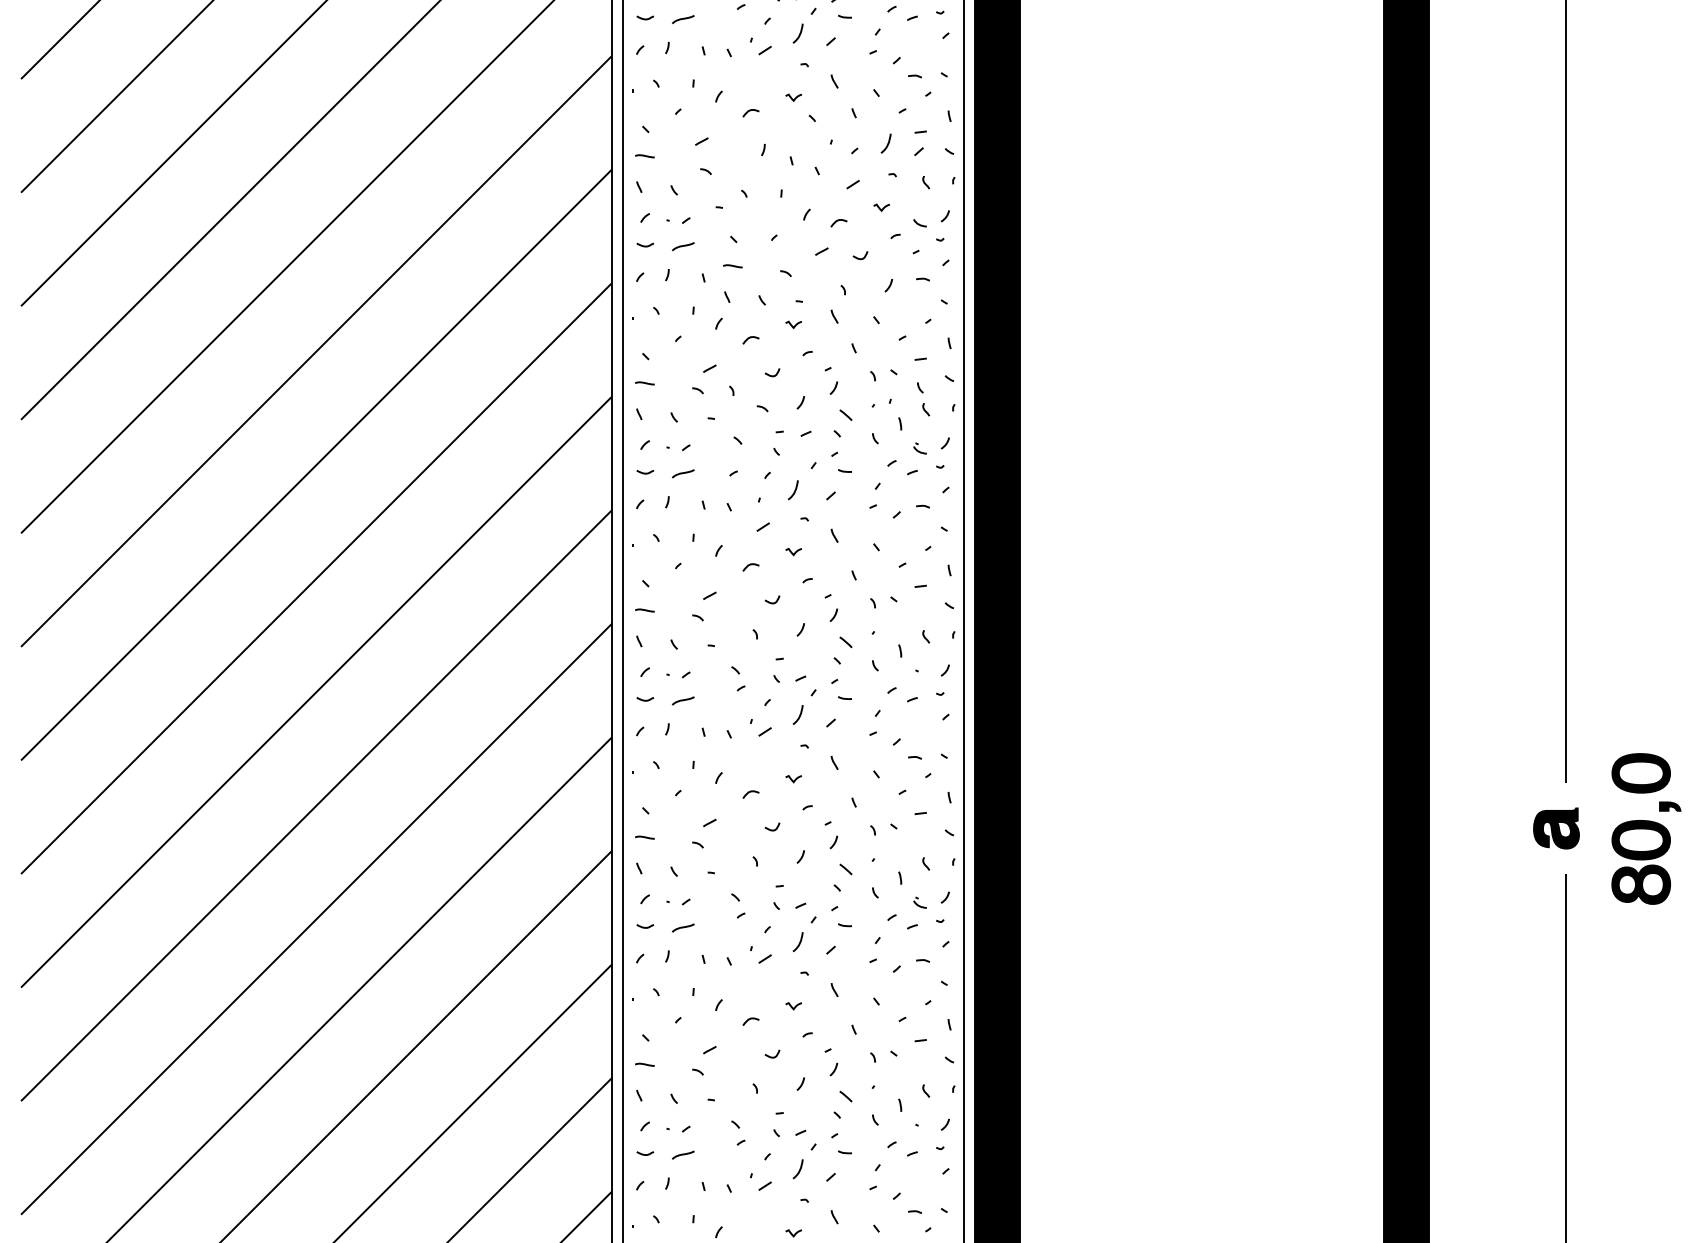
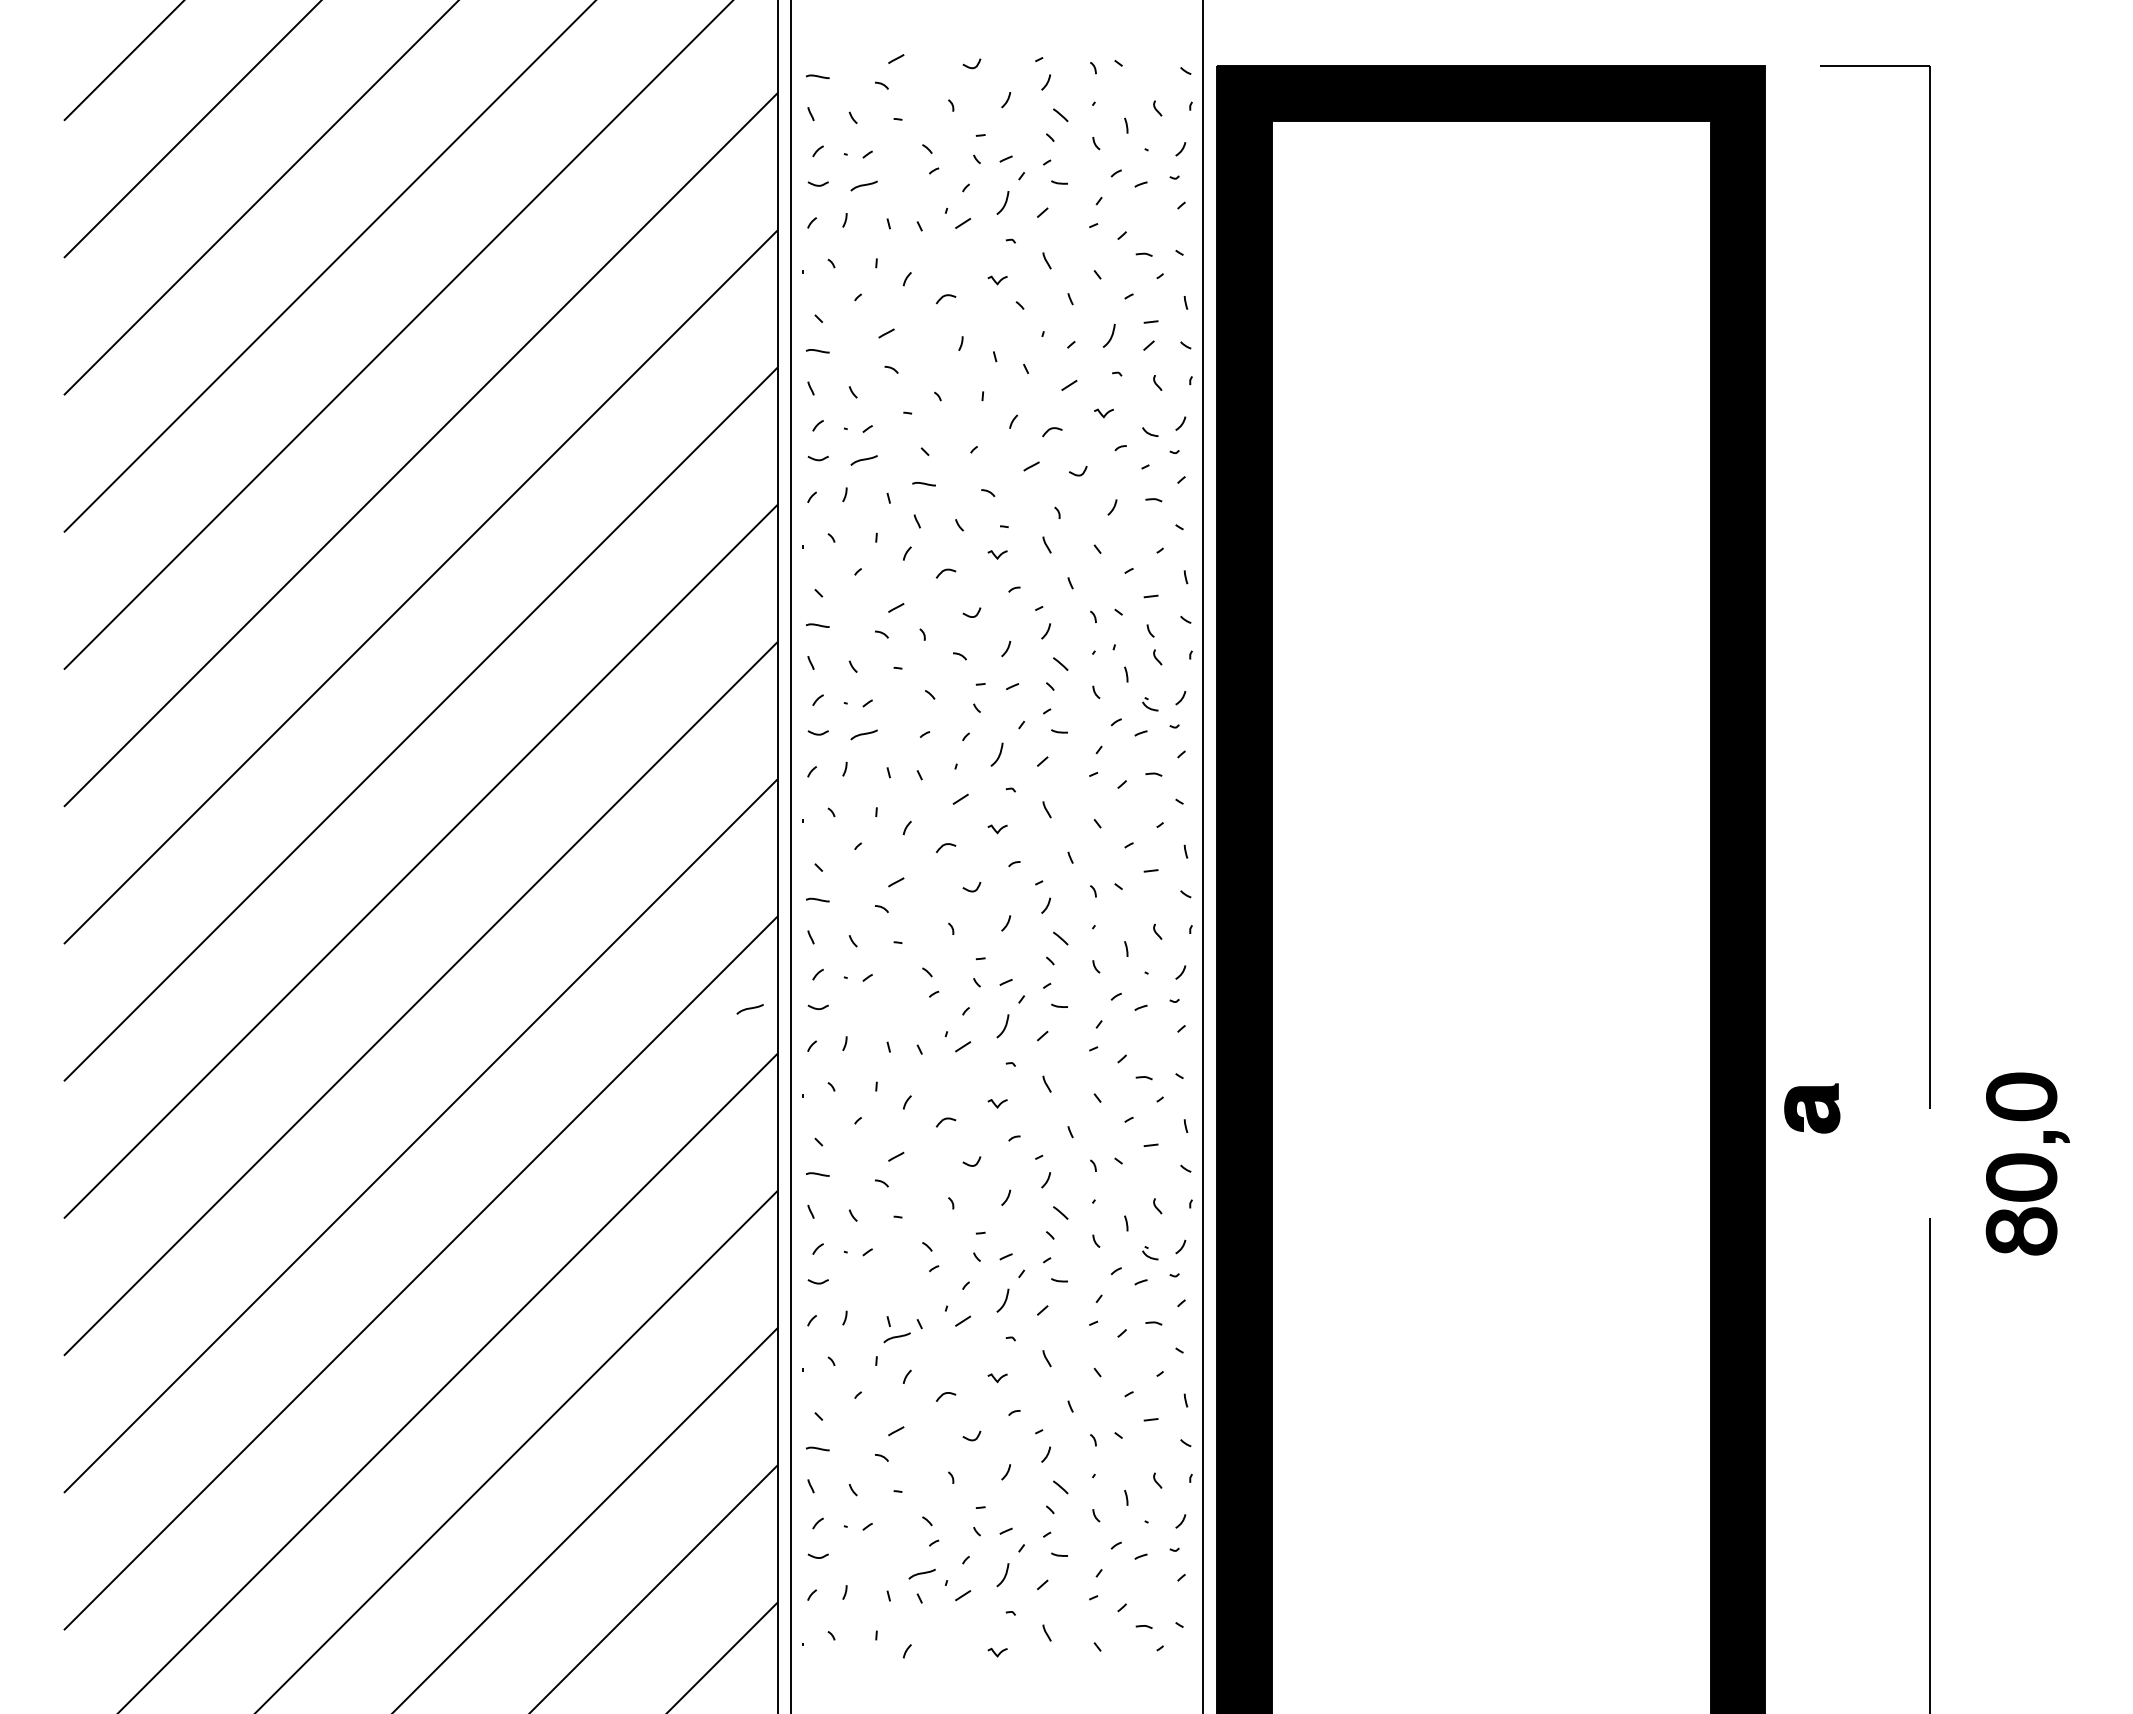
curve: (682, 701) -> (749, 1009), moved
part: (1556, 828) -> (1812, 1108), moved
curve: (682, 927) -> (896, 1337), moved
curve: (682, 1154) -> (921, 1573), moved

